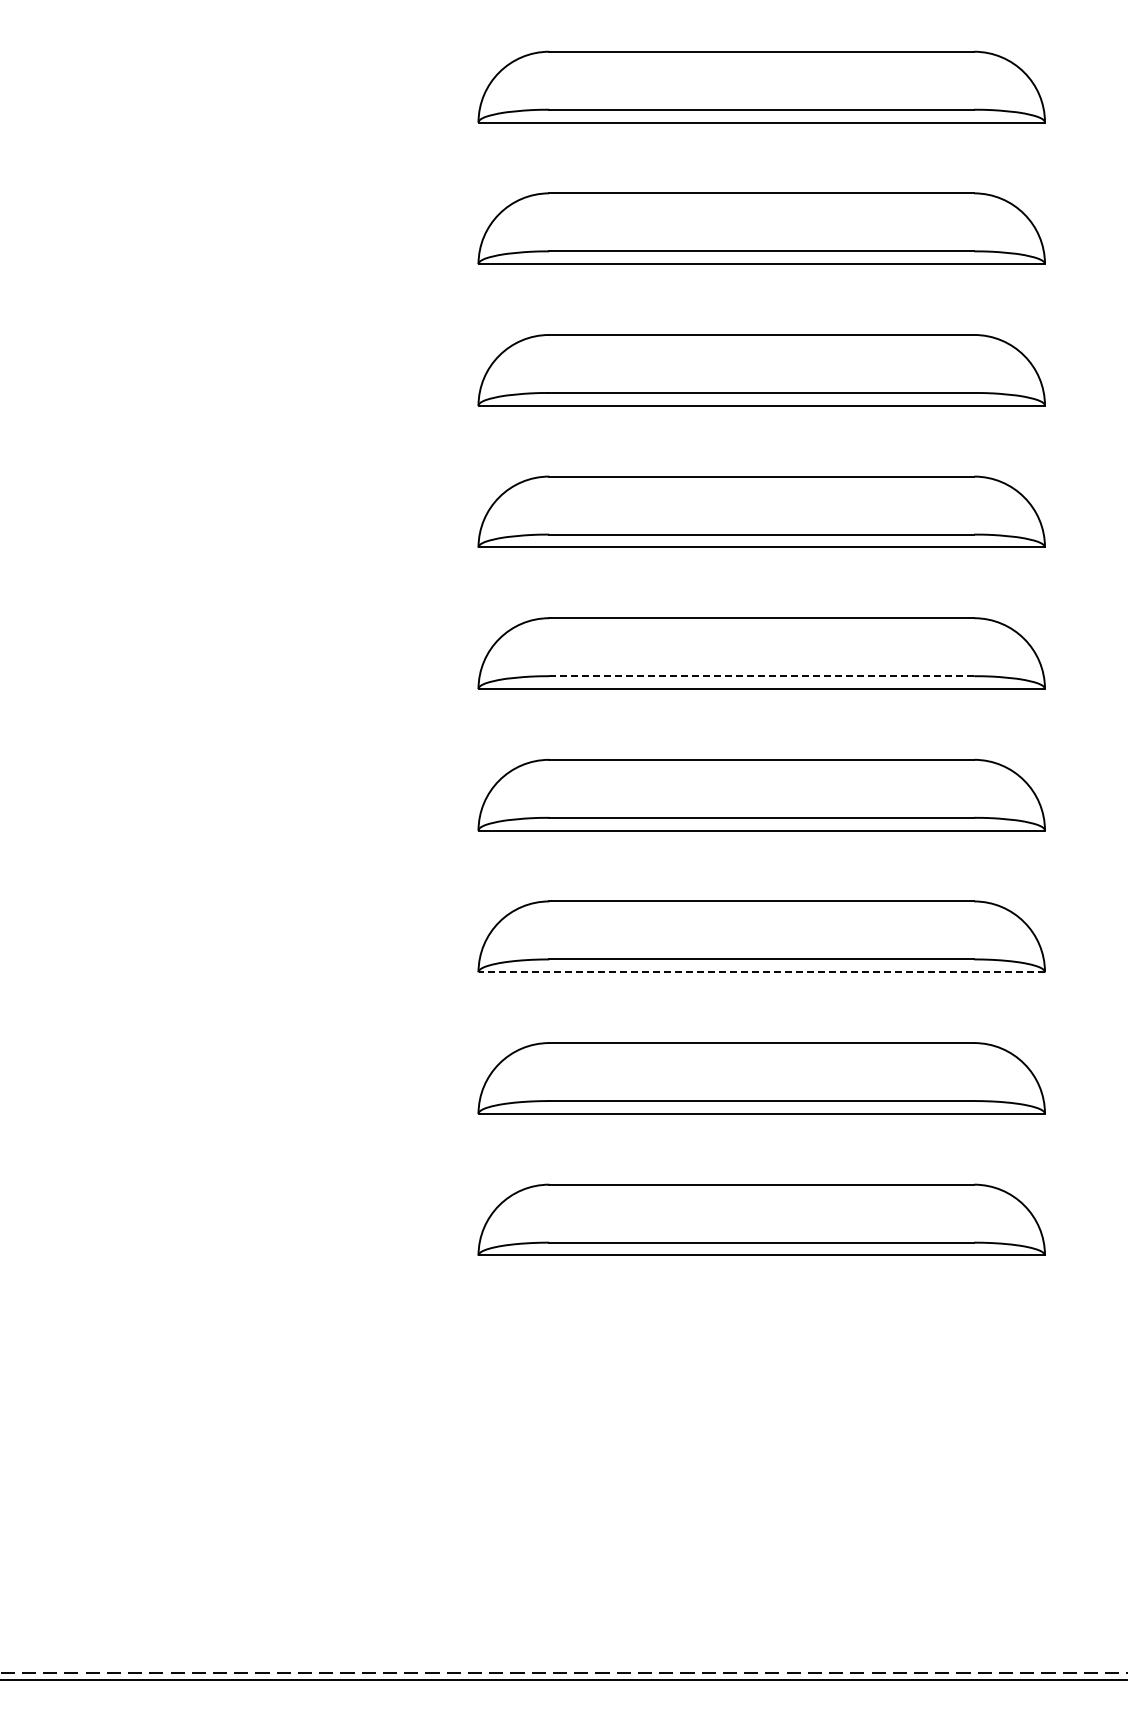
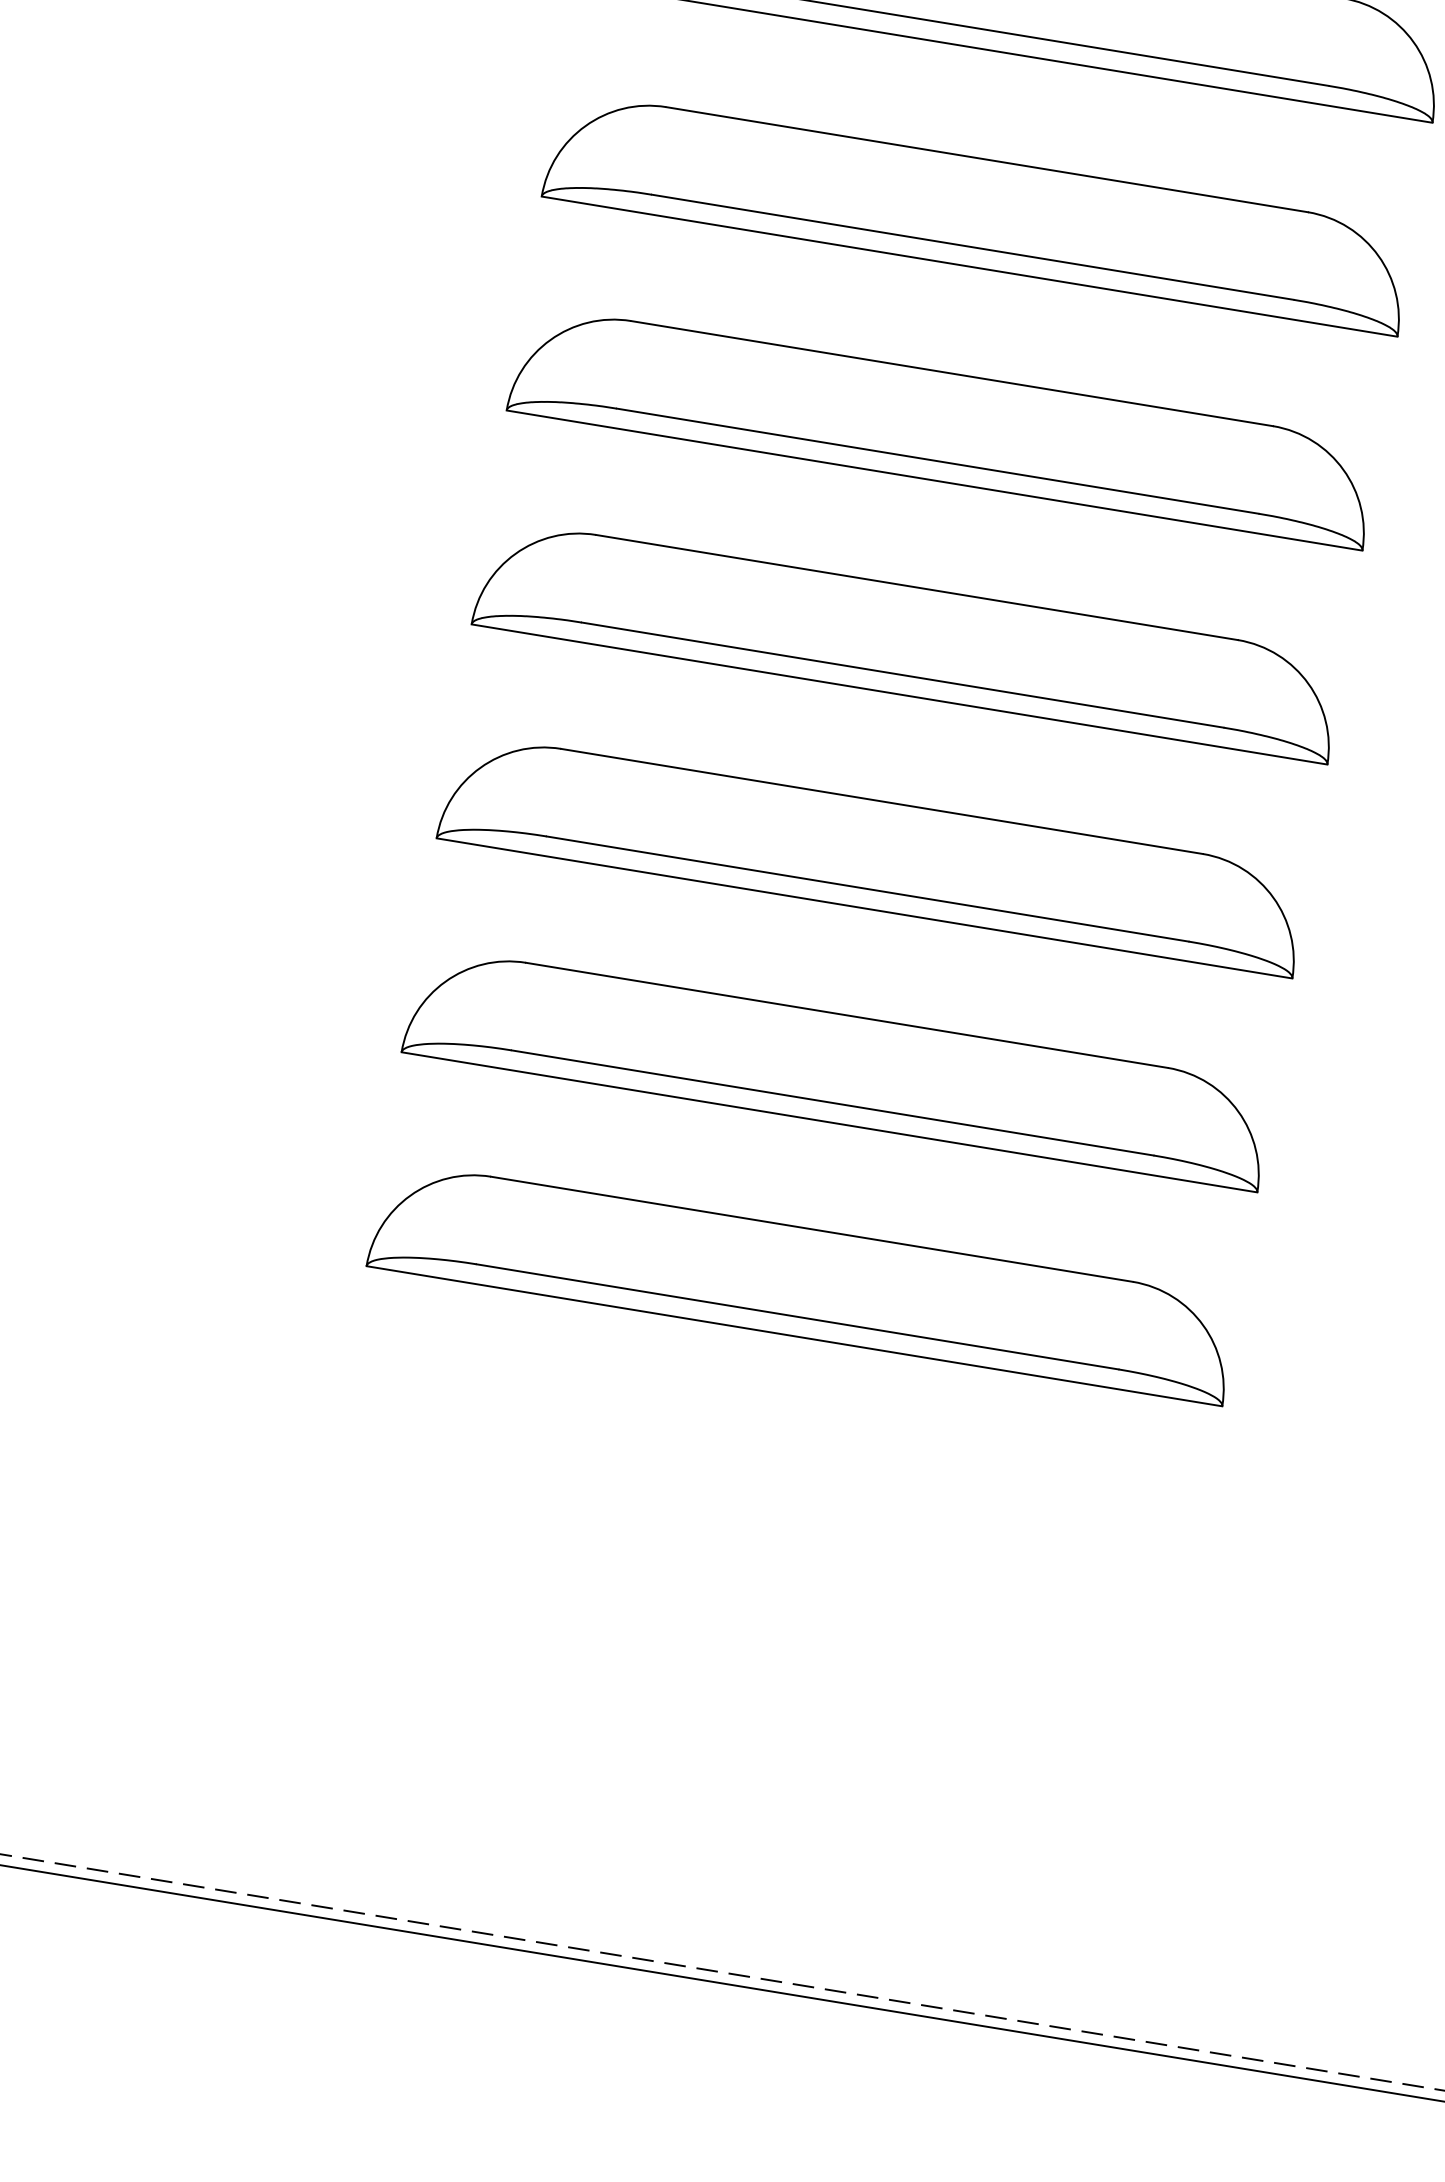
line: (761, 676) -> (937, 461), dashed -> solid
line: (761, 972) -> (864, 908), dashed -> solid

